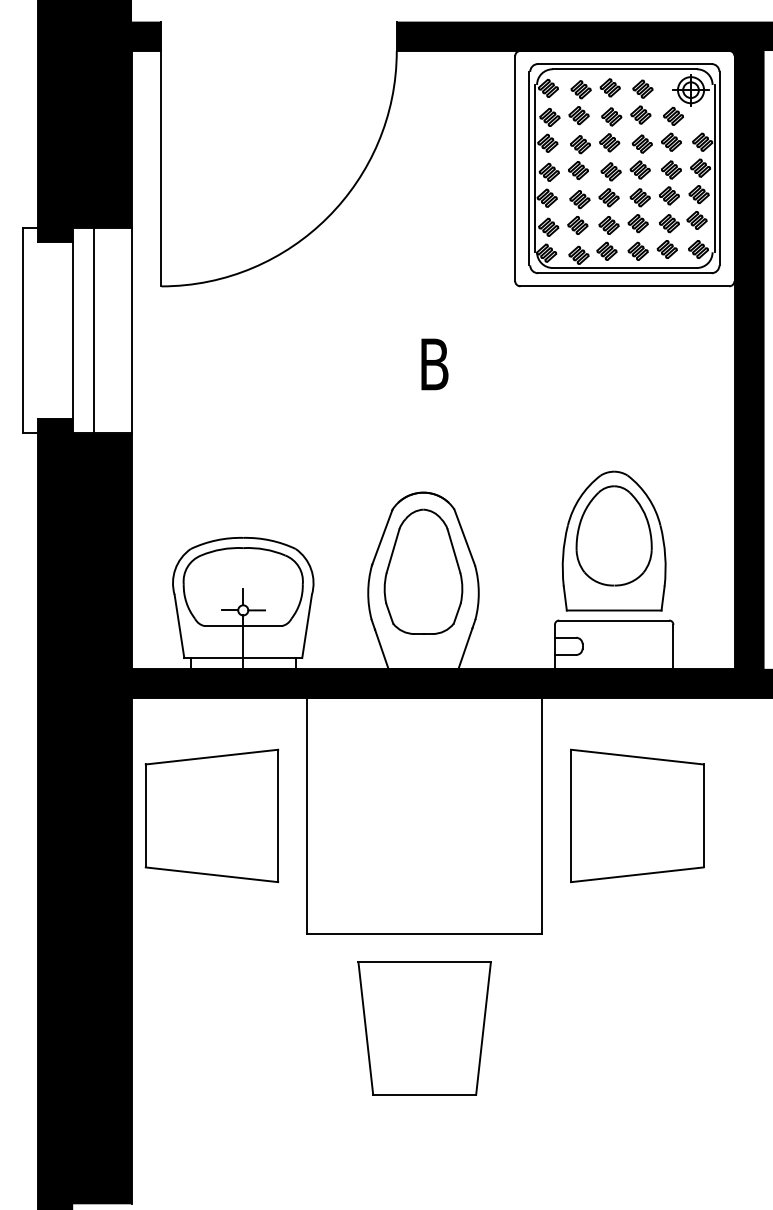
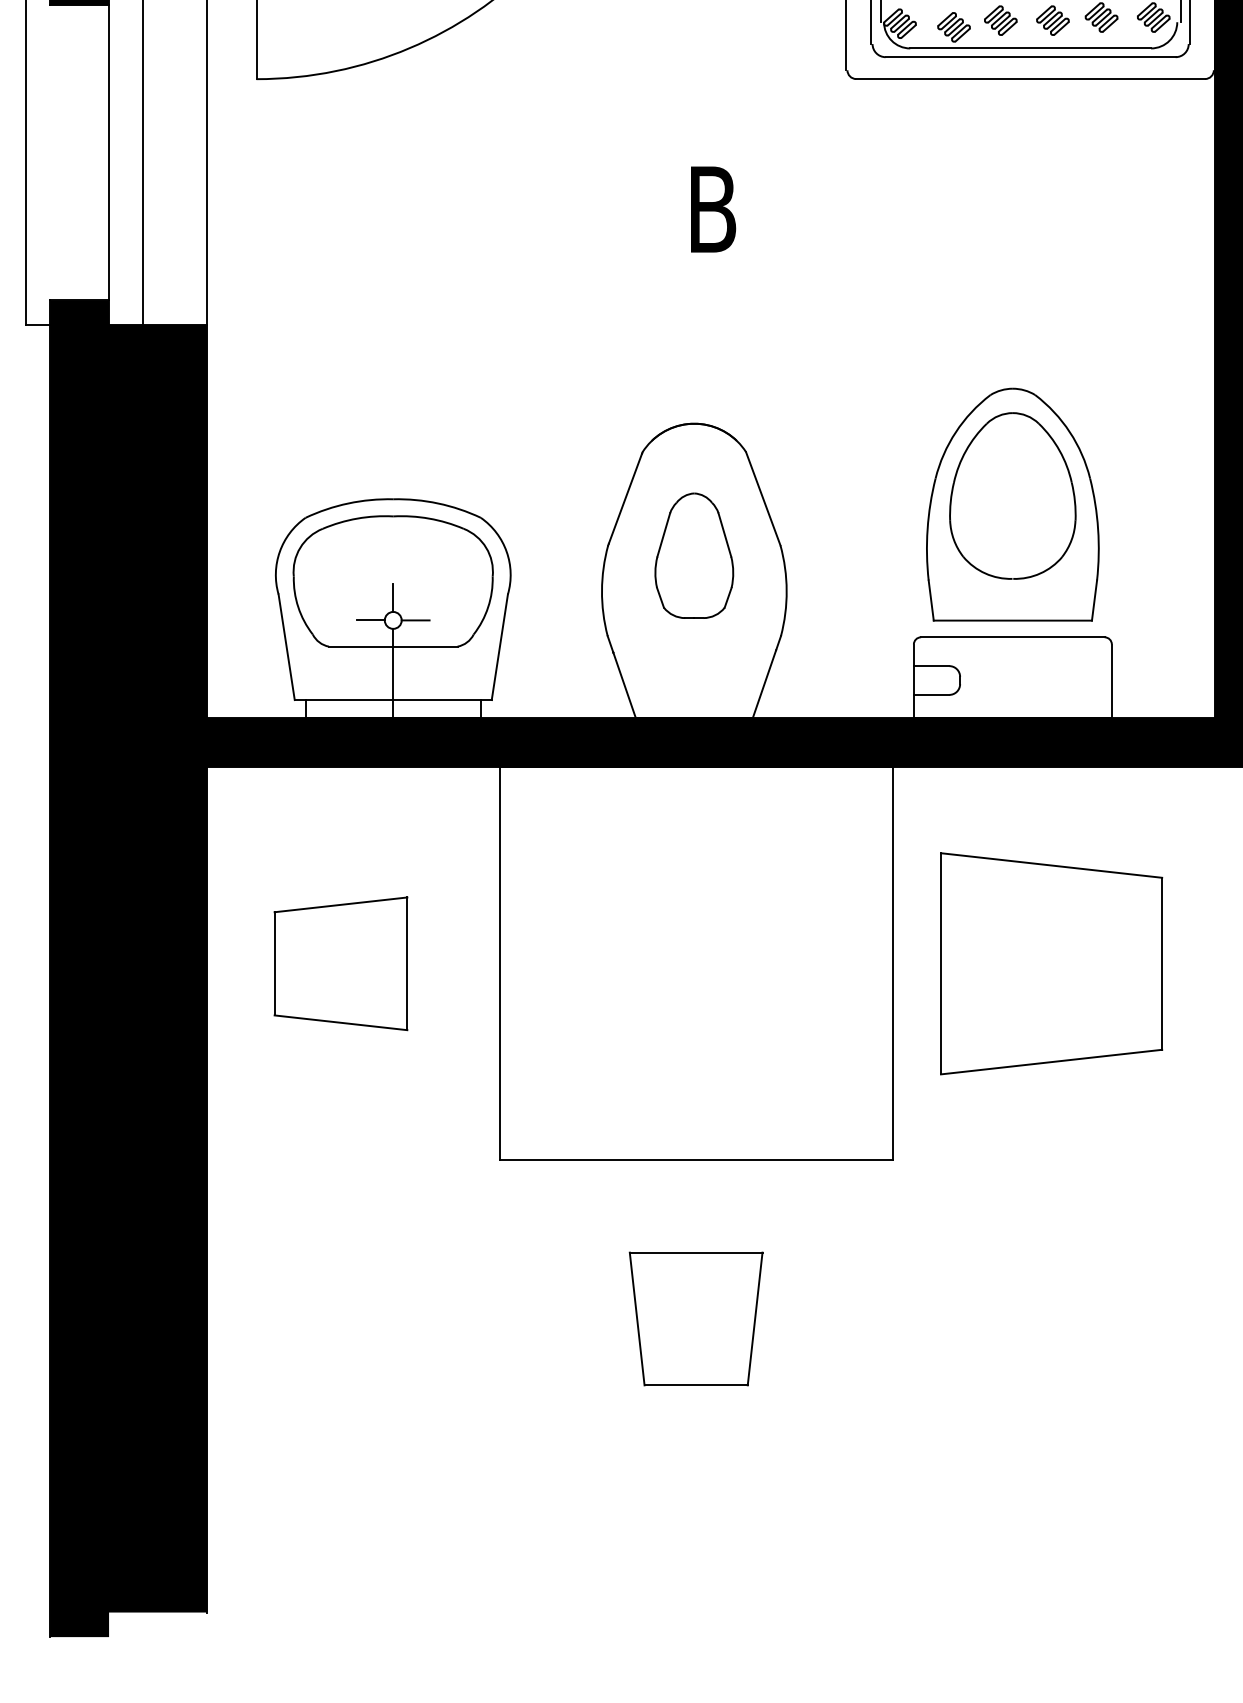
part: (423, 571) -> (694, 555), size x0.6
part: (211, 815) -> (340, 963), size x0.6
part: (424, 1028) -> (695, 1318), size x0.6

